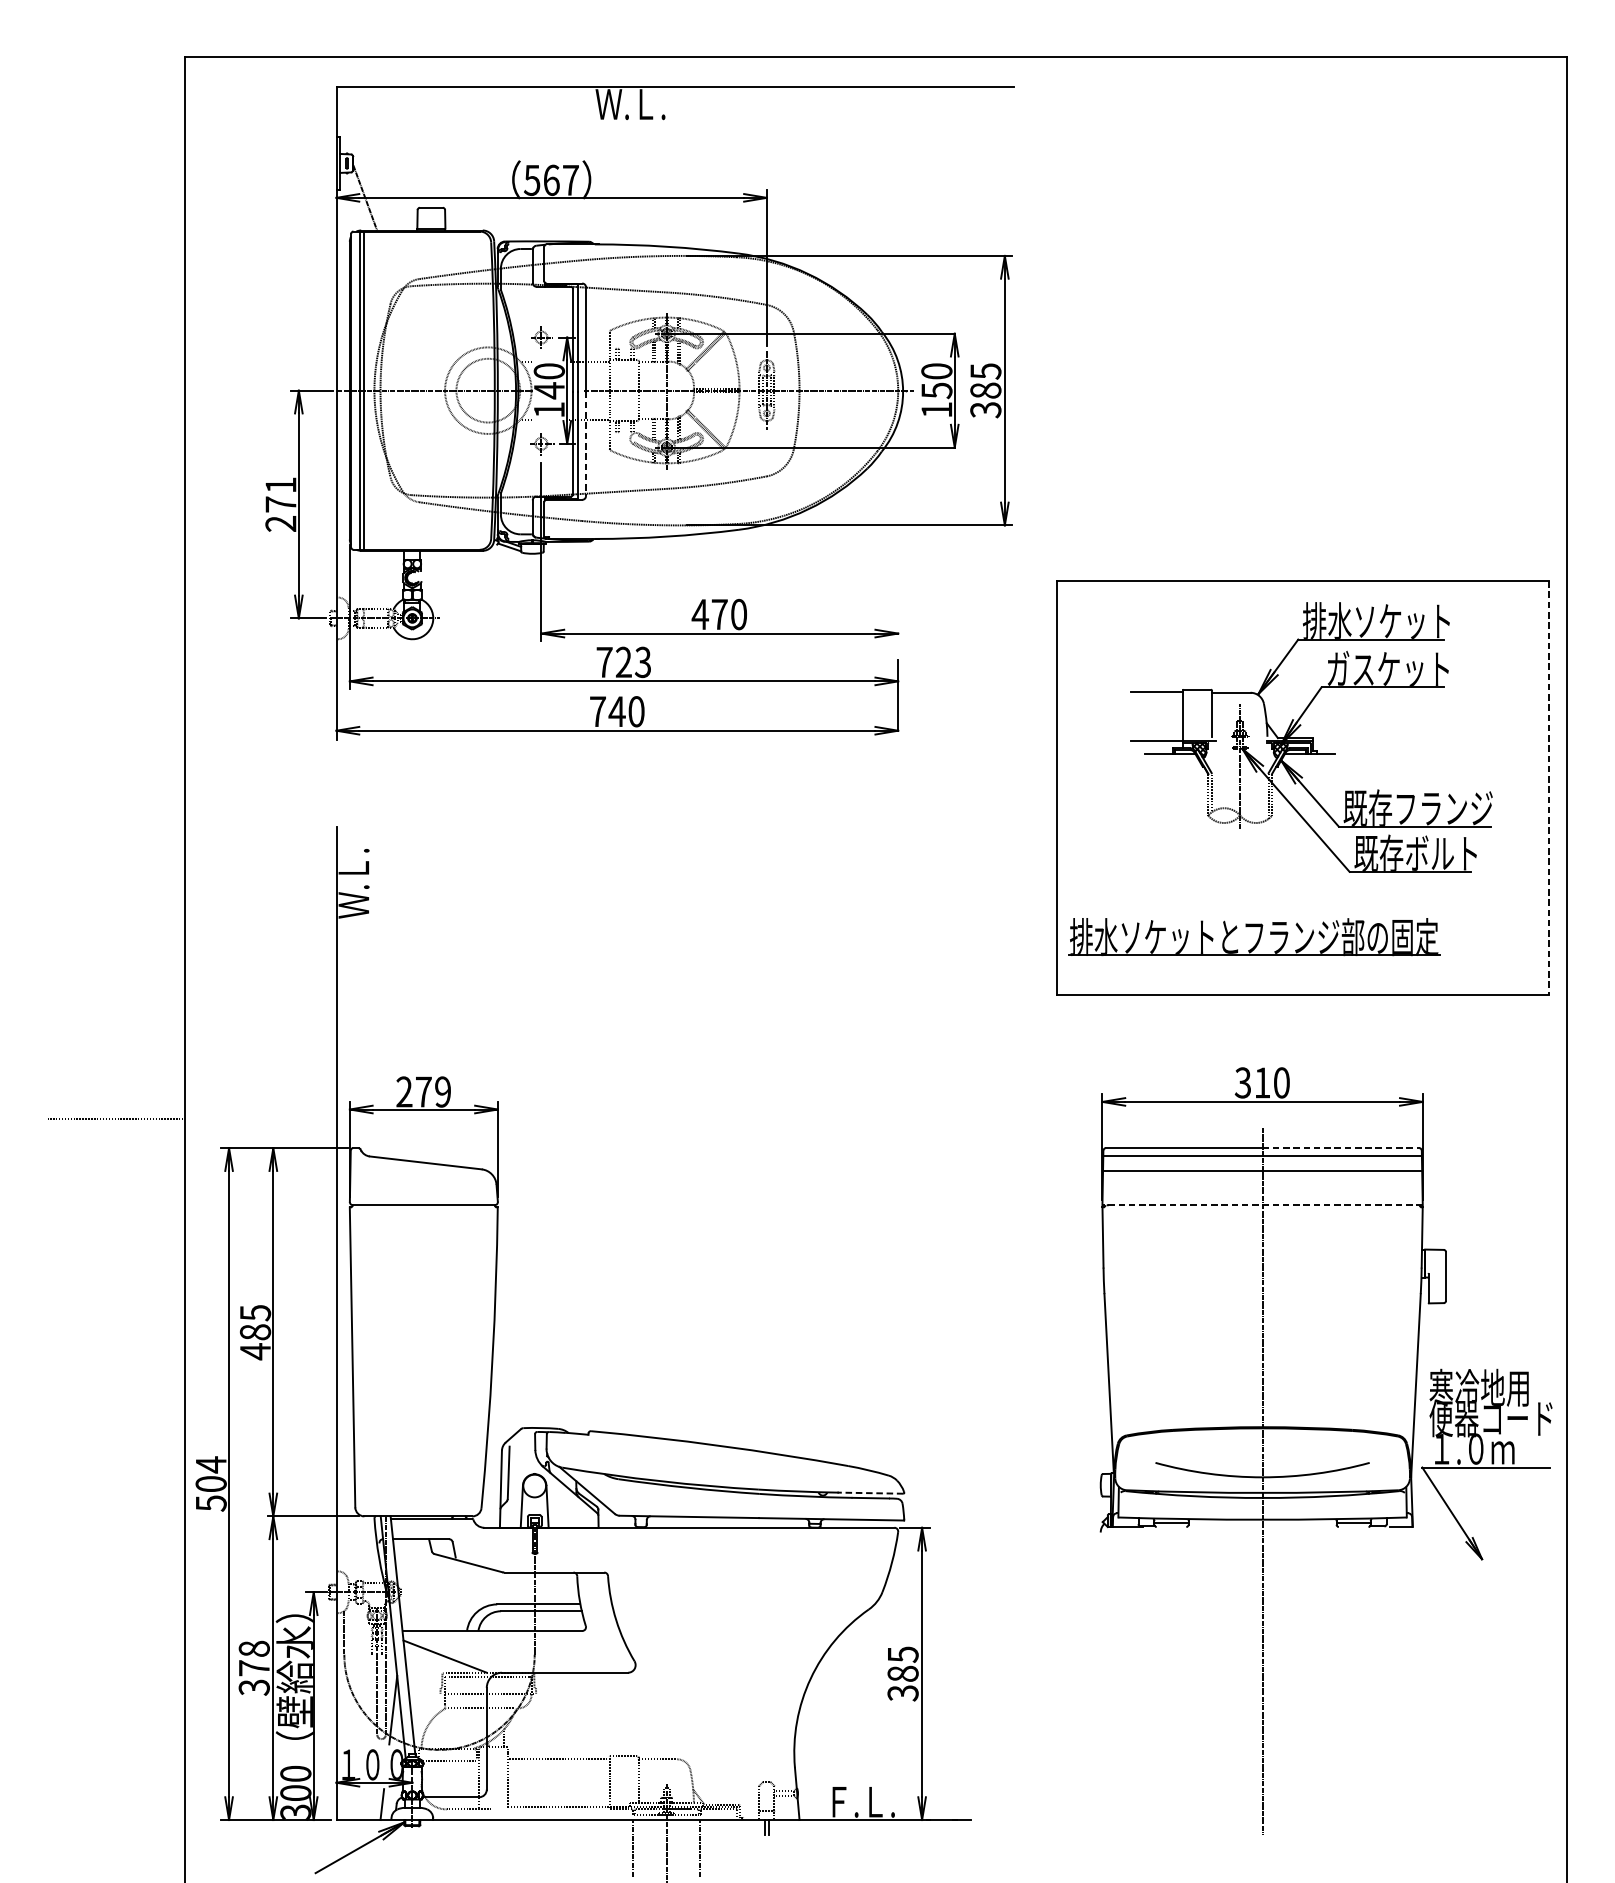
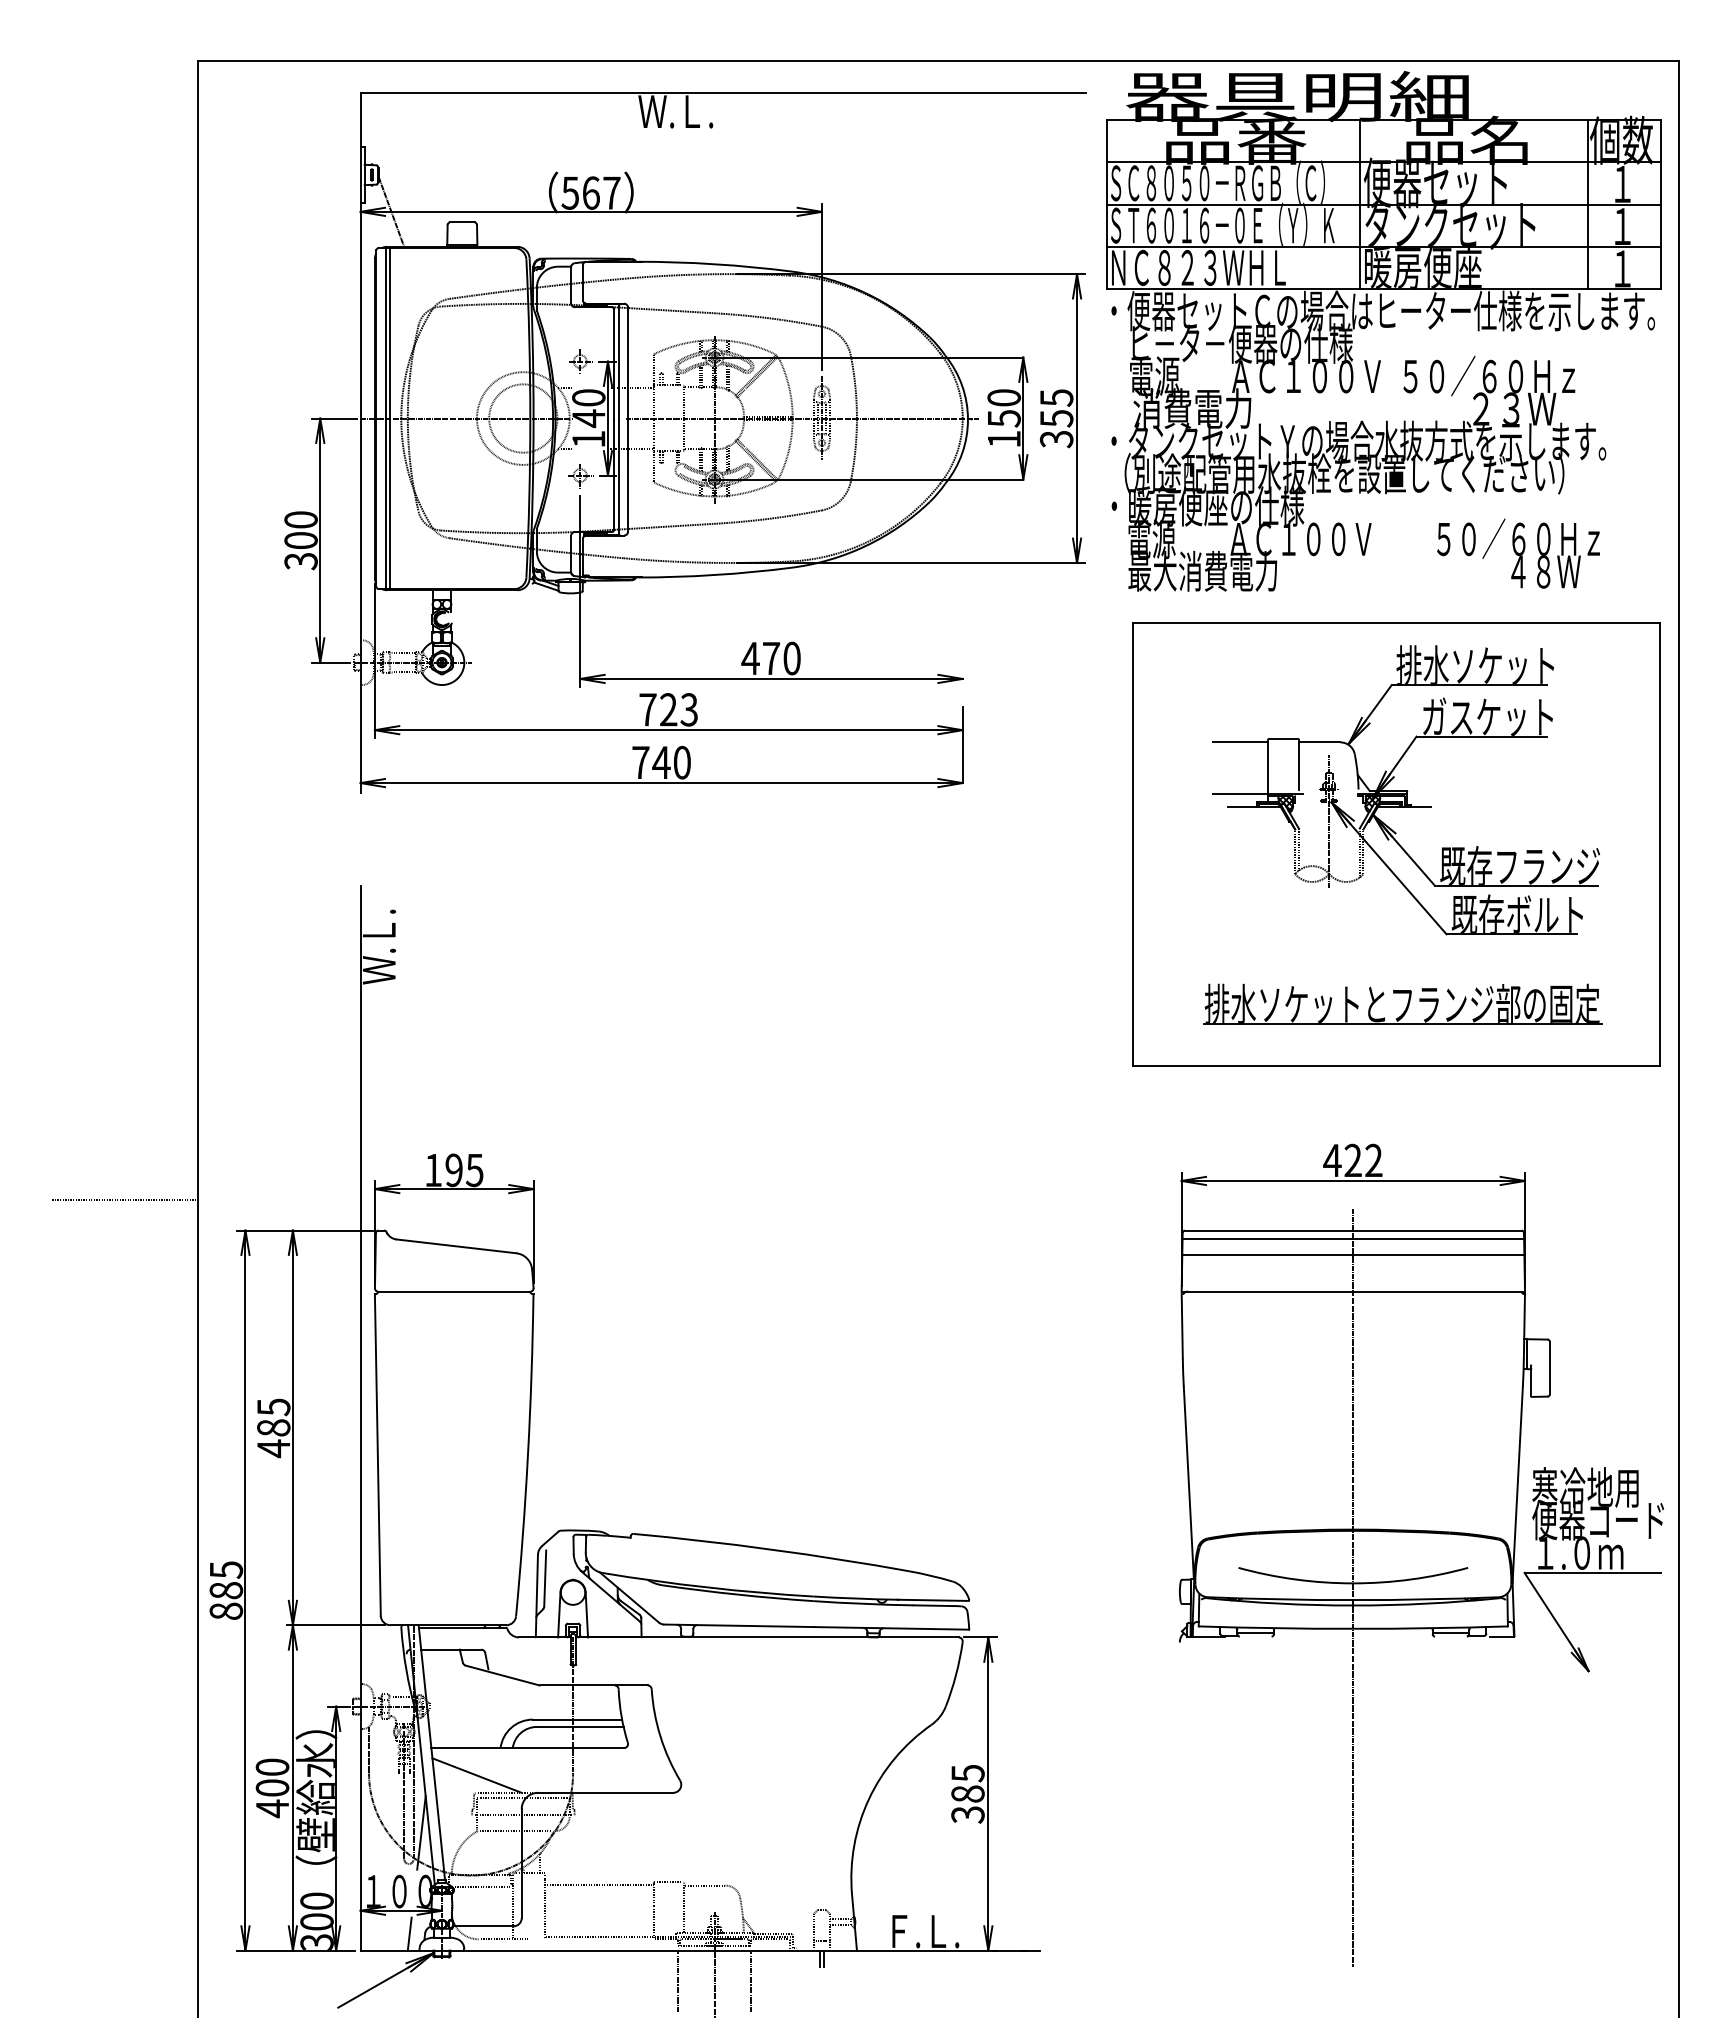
part: (1290, 309) -> (1383, 331), added
text: (985, 390) -> (1056, 418), 385 -> 355
line: (586, 443) -> (628, 475), dashed -> solid
text: (280, 504) -> (300, 540), 271 -> 300
line: (1549, 788) -> (1660, 844), dashed -> solid
part: (1254, 936) -> (1402, 1003), moved
text: (1261, 1082) -> (1352, 1160), 310 -> 422
text: (423, 1092) -> (453, 1170), 279 -> 195
line: (1341, 1148) -> (1437, 1230), dashed -> solid
line: (1262, 1205) -> (1353, 1291), dashed -> solid
text: (211, 1483) -> (226, 1590), 504 -> 885
line: (870, 1493) -> (932, 1600), dashed -> solid
text: (254, 1668) -> (272, 1788), 378 -> 400

